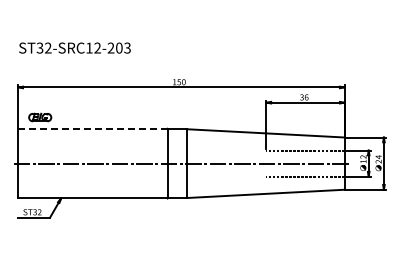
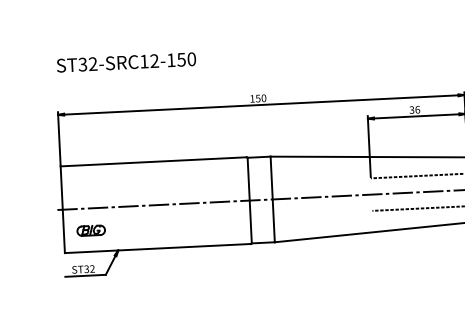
text: (118, 47) -> (180, 59), ST32-SRC12-203 -> ST32-SRC12-150
part: (40, 117) -> (91, 230), moved
line: (92, 128) -> (153, 161), dashed -> solid

